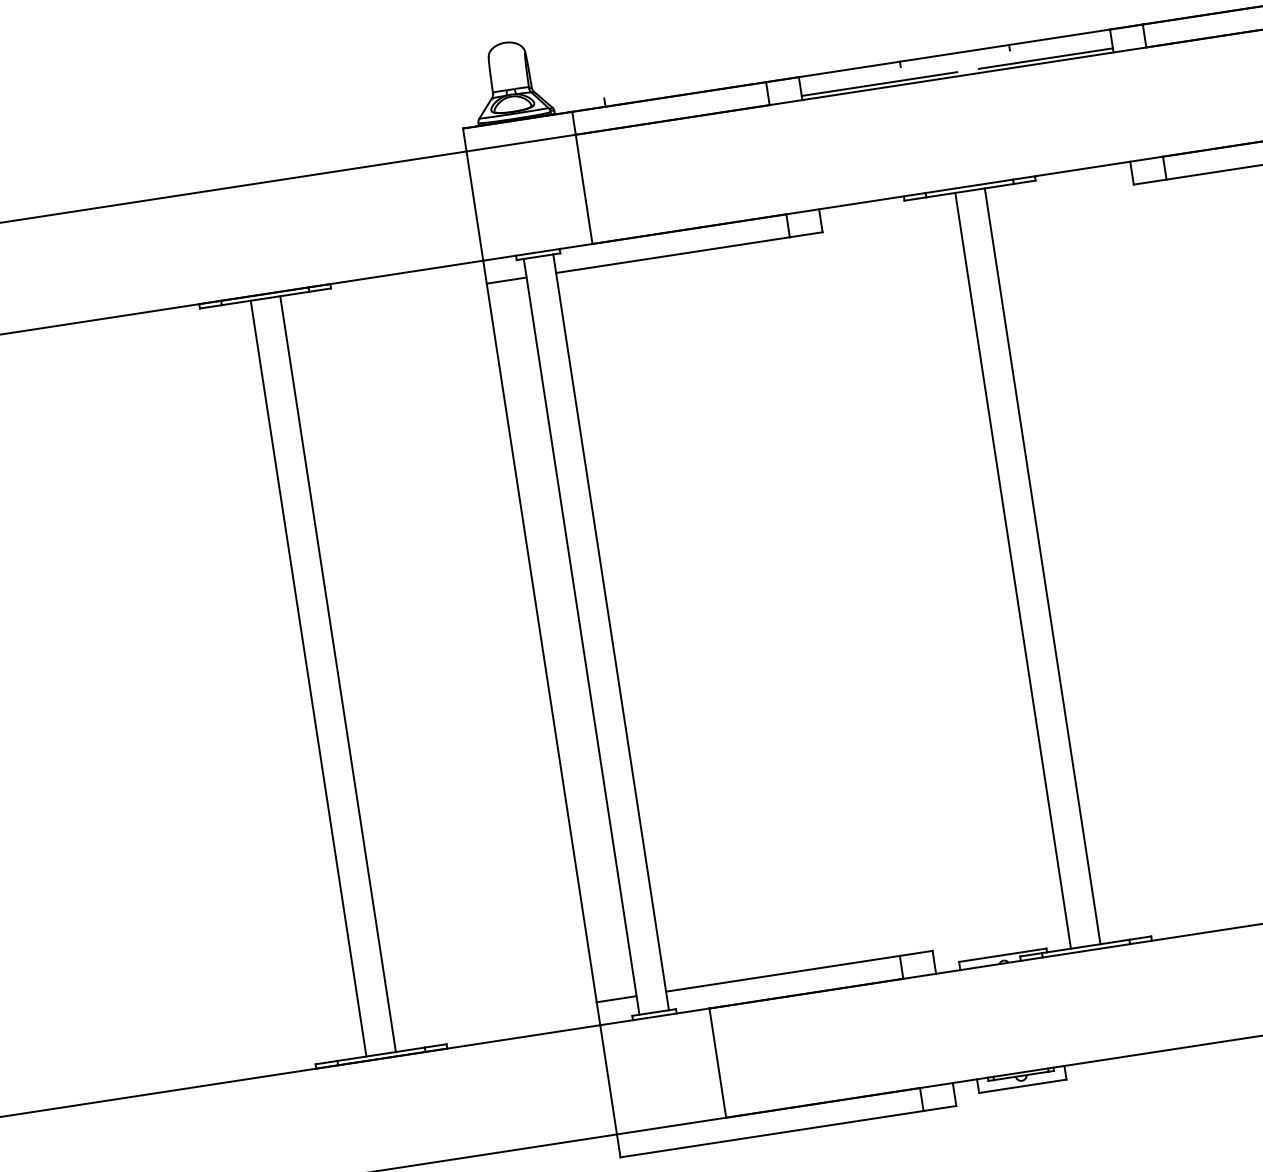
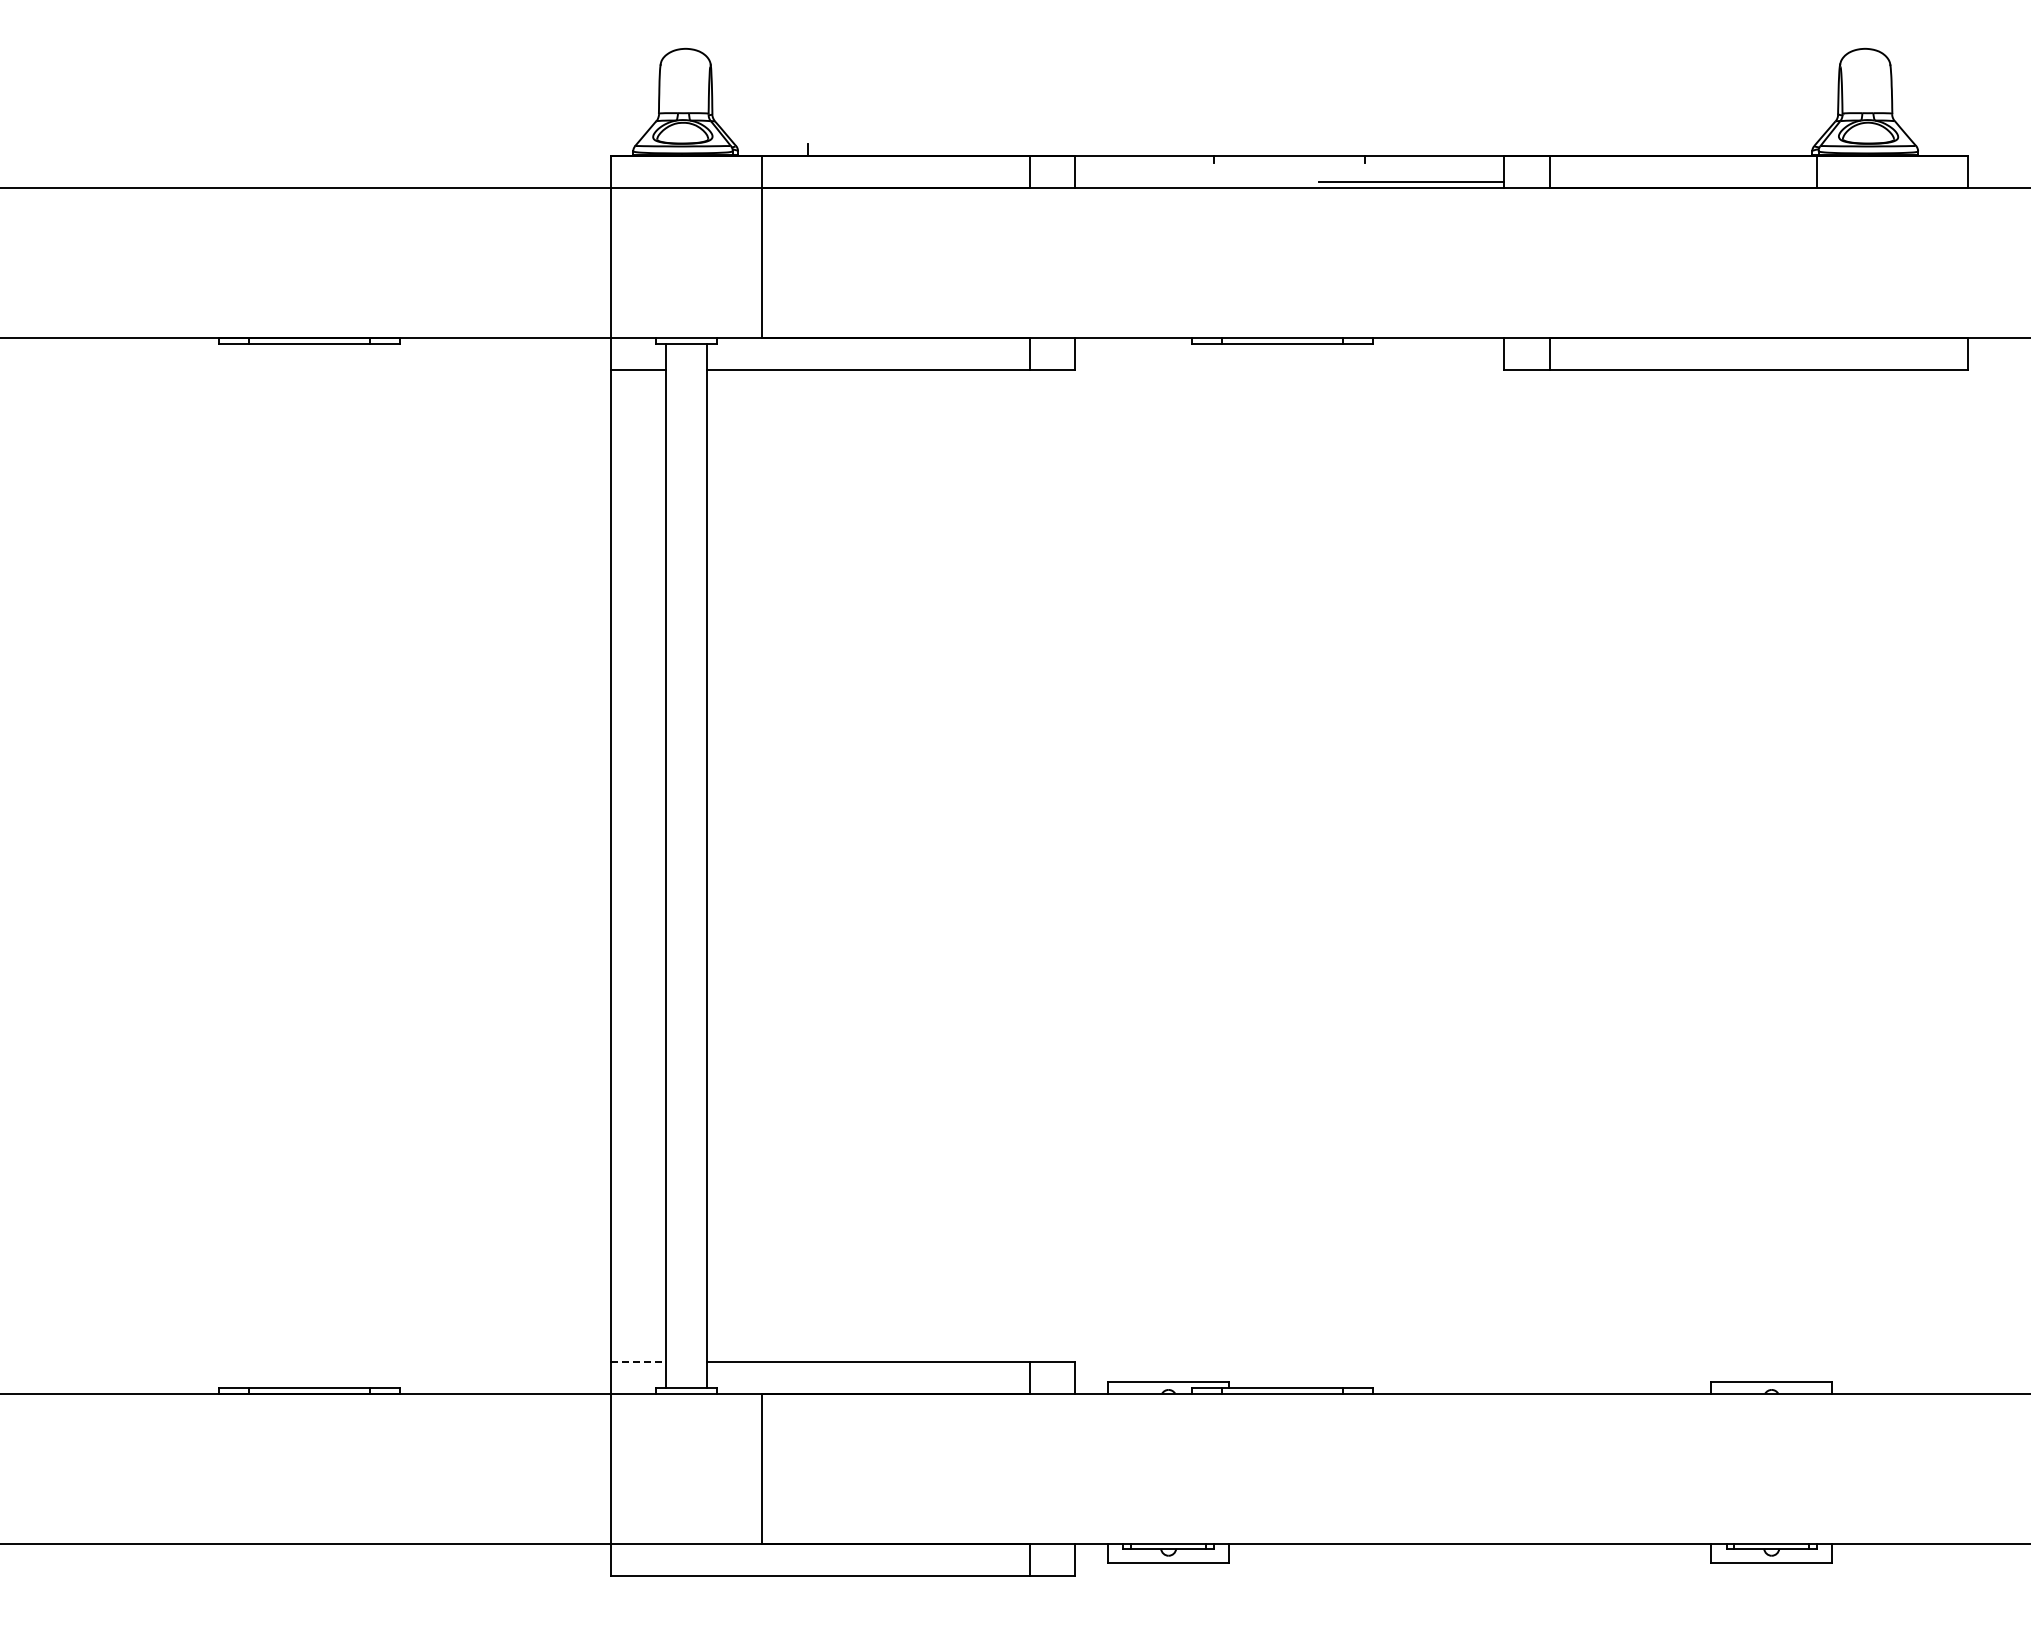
line: (878, 83) -> (1181, 181), removed
line: (1042, 565) -> (1302, 865), removed
line: (1012, 570) -> (1261, 865), removed
line: (338, 673) -> (330, 865), removed
line: (308, 678) -> (289, 865), removed
line: (616, 999) -> (638, 1362), solid -> dashed

